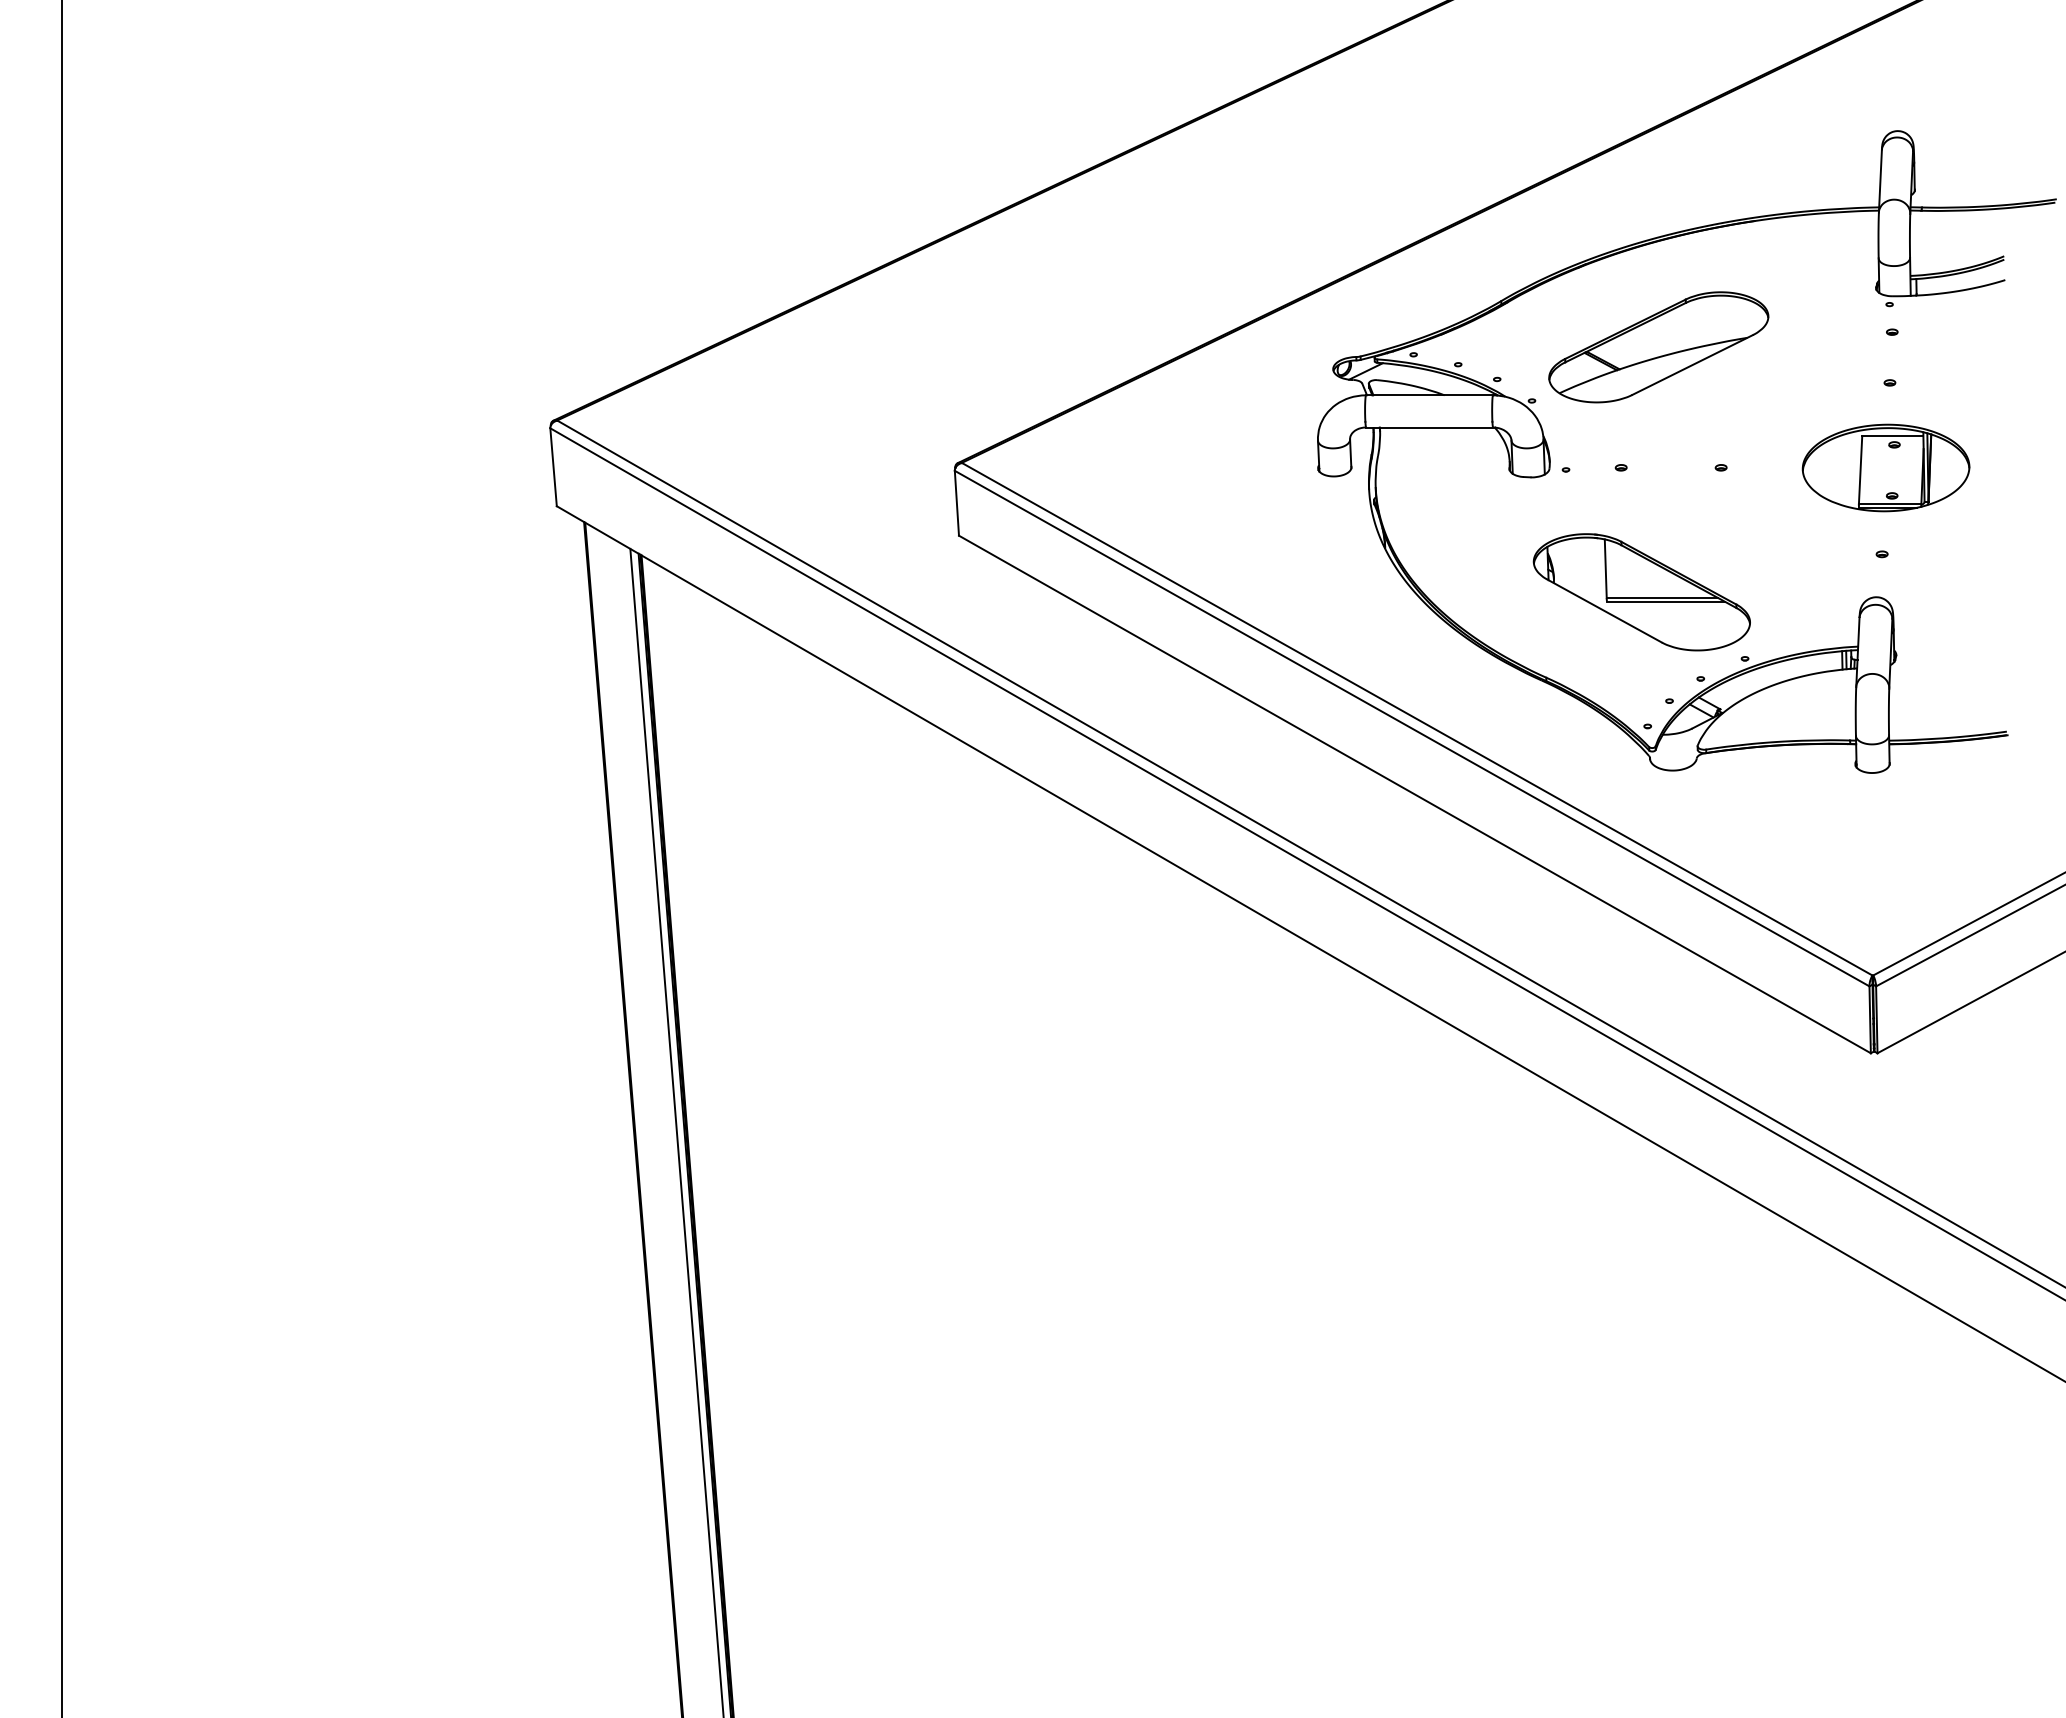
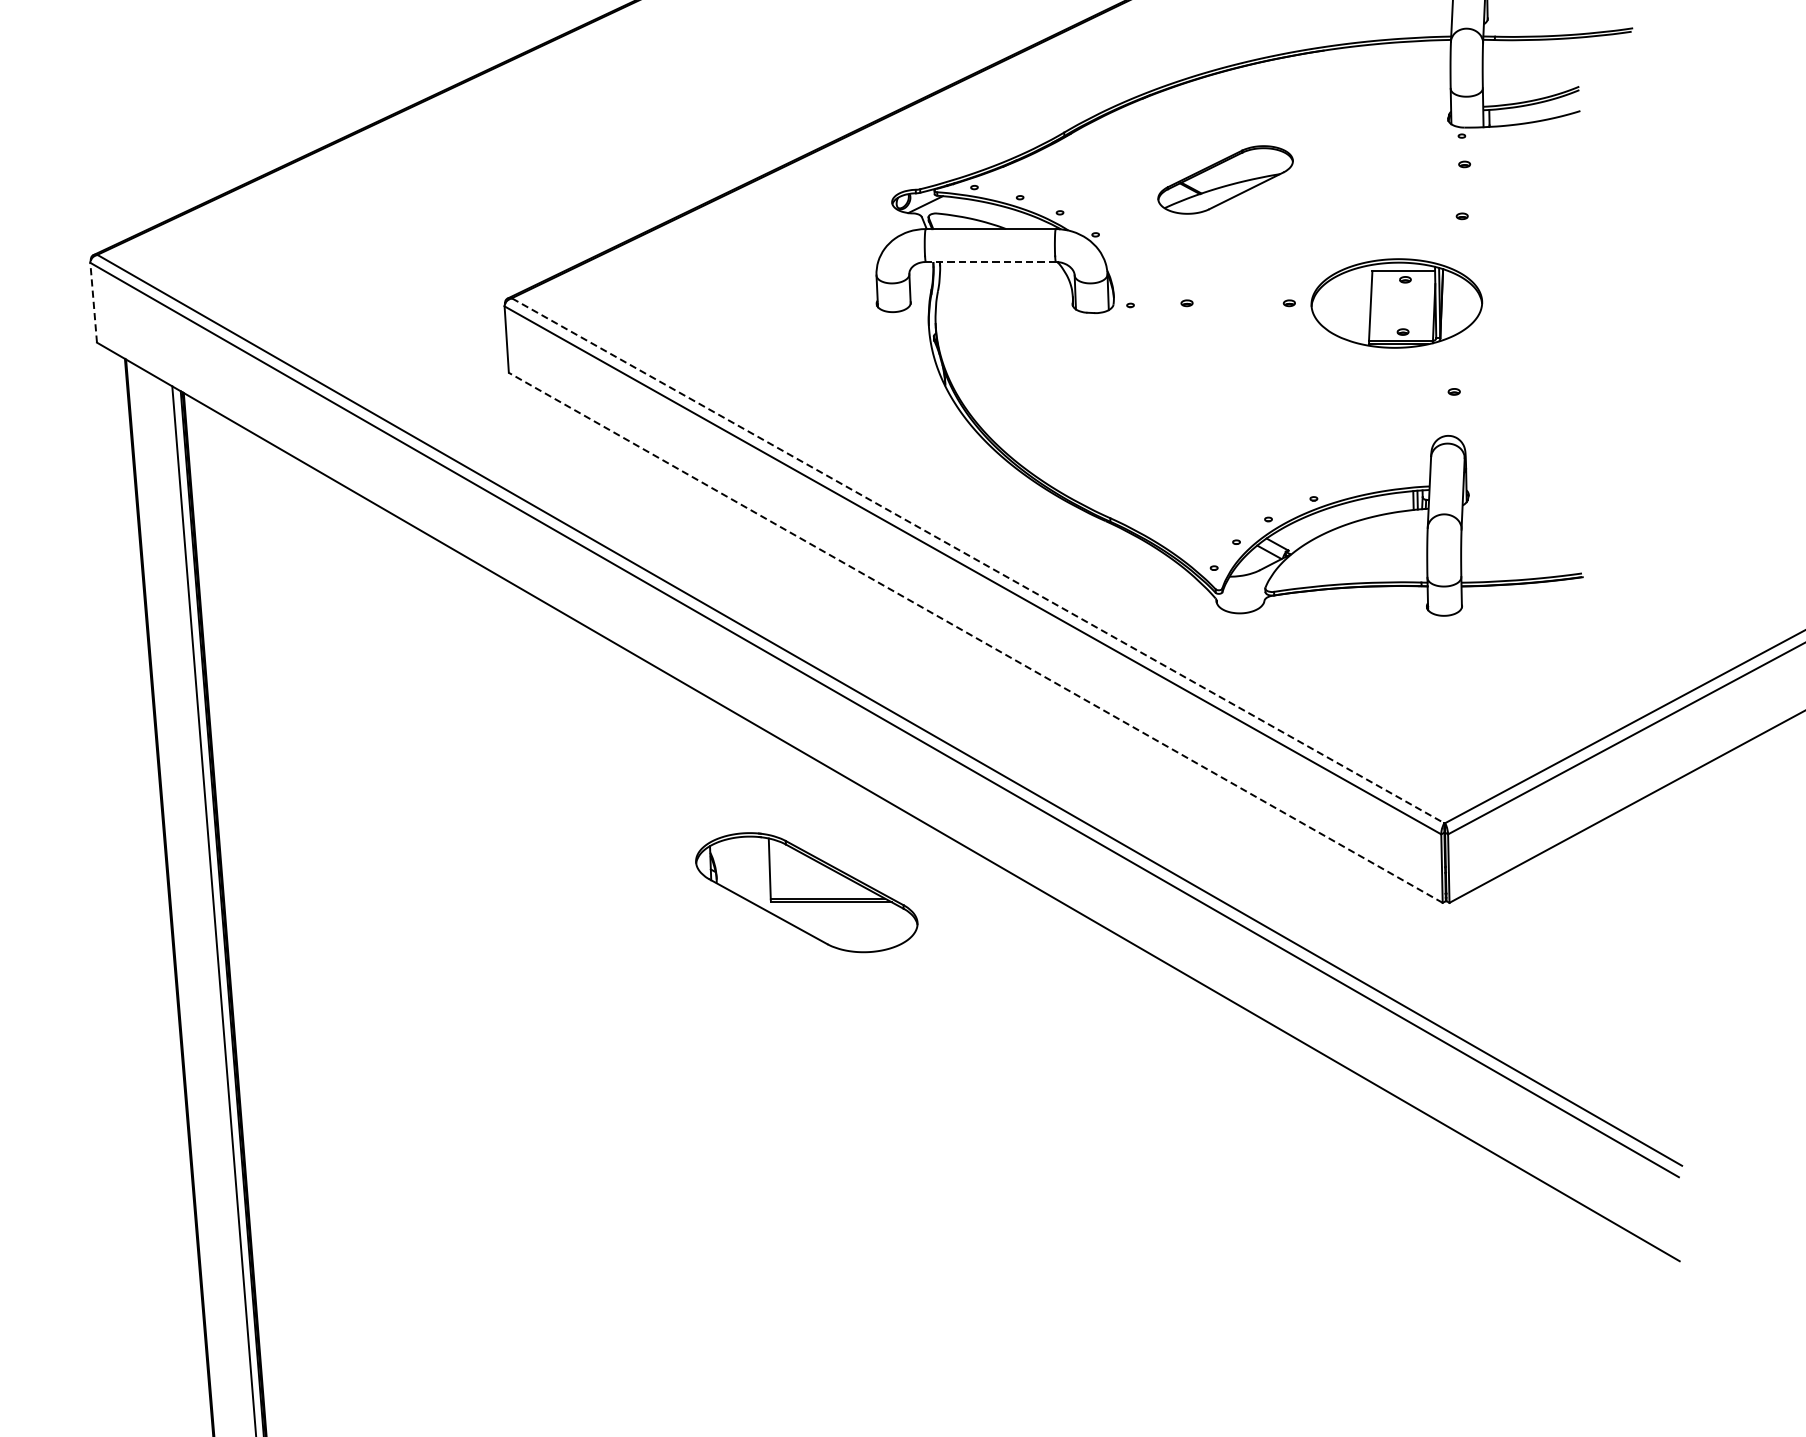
part: (1658, 347) -> (1225, 180), size x0.6
line: (1429, 427) -> (990, 262), solid -> dashed
line: (553, 466) -> (93, 301), solid -> dashed
part: (1885, 467) -> (1396, 302), moved
part: (1641, 592) -> (806, 892), moved
line: (1417, 719) -> (978, 561), solid -> dashed
line: (1414, 794) -> (975, 637), solid -> dashed

